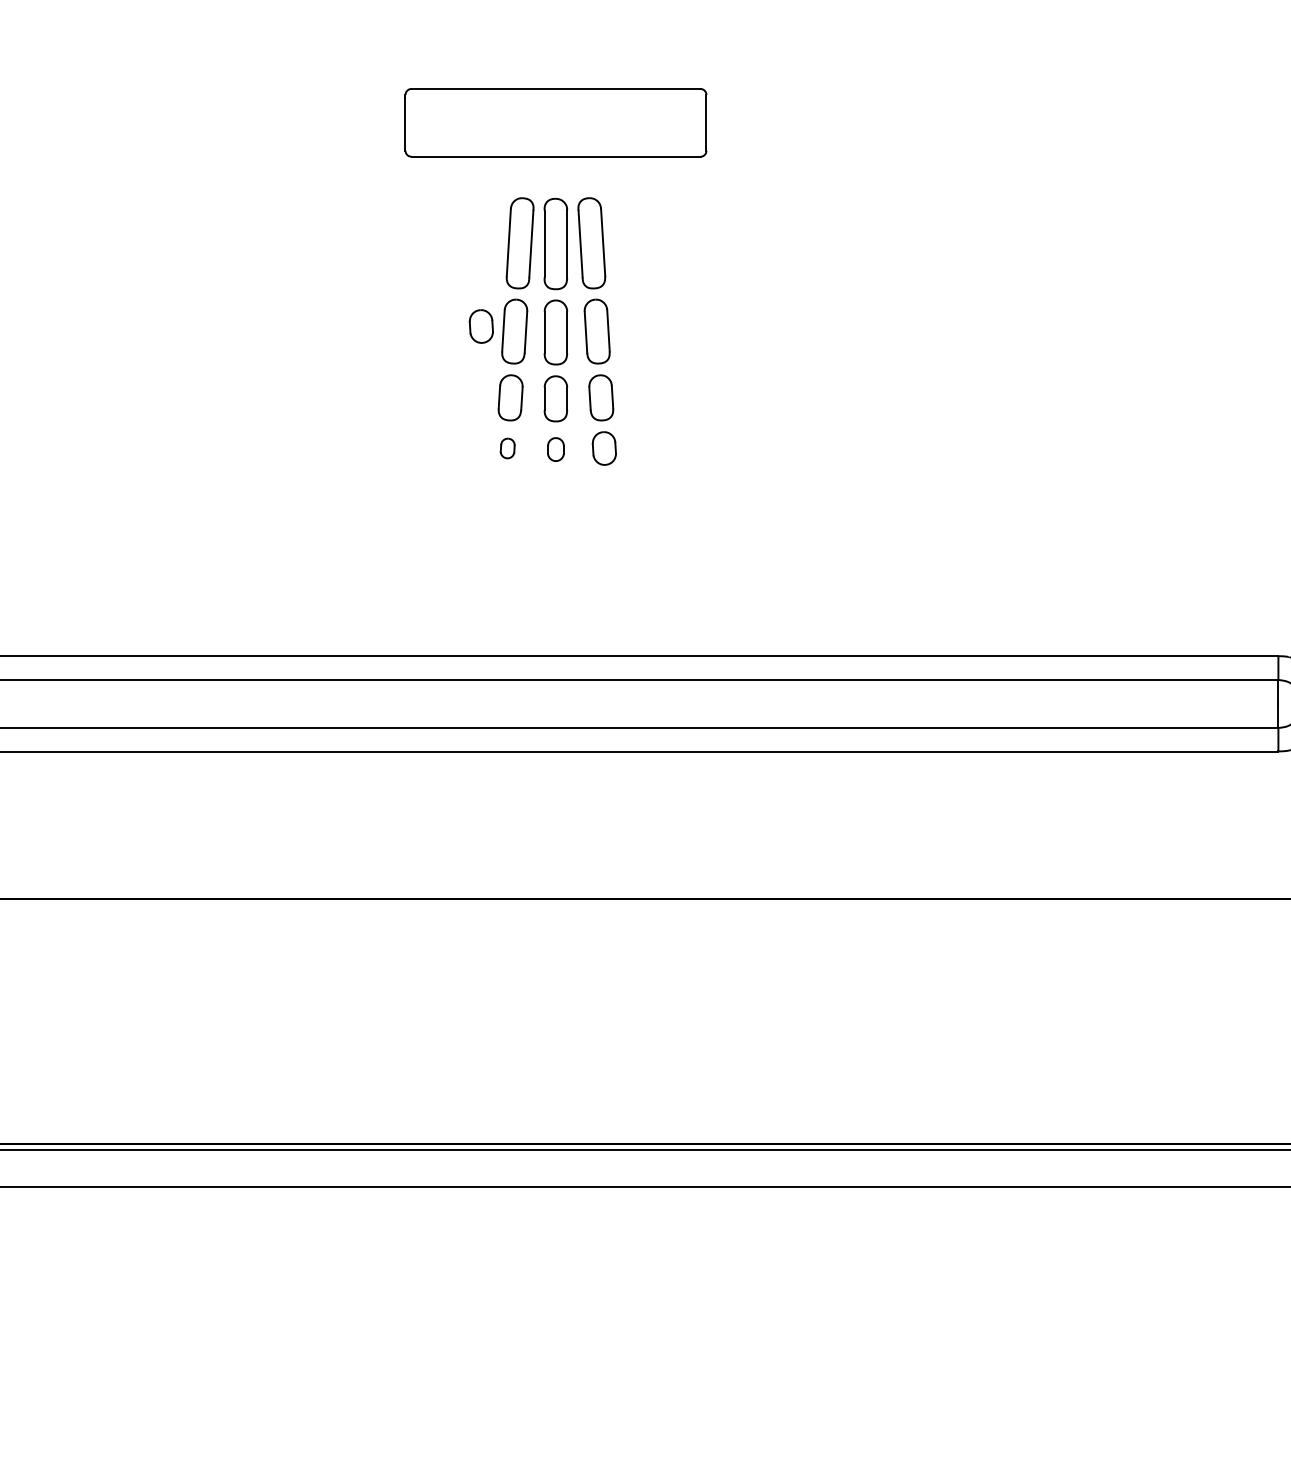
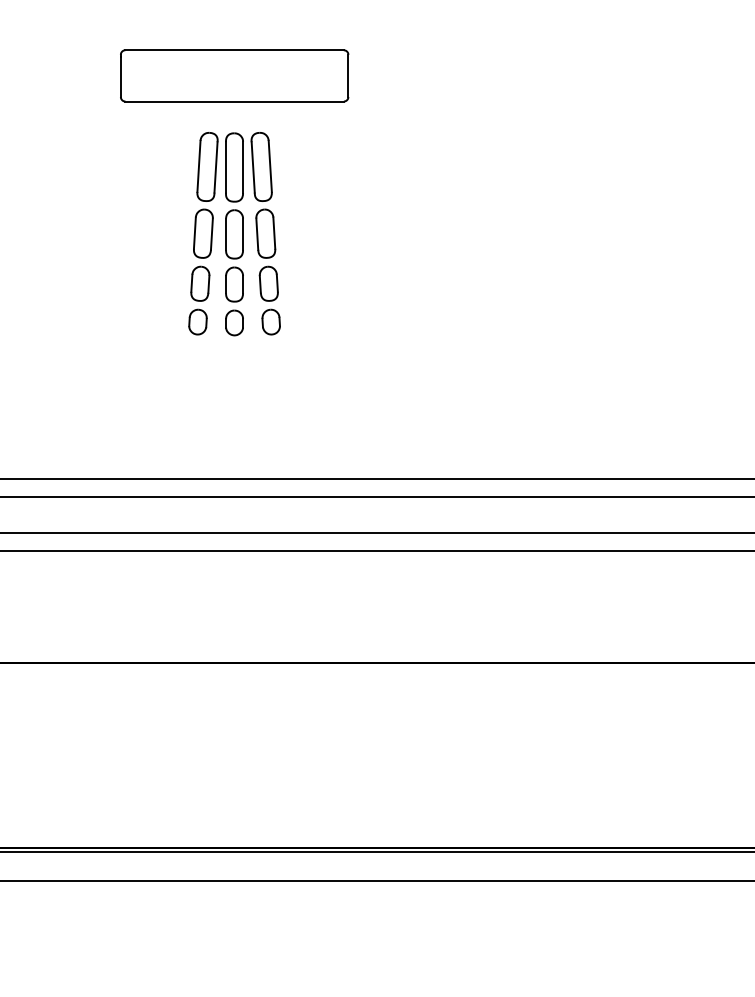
part: (480, 326) -> (177, 229), removed
part: (507, 448) -> (197, 322), size x1.67
part: (555, 449) -> (234, 322), size x1.43

